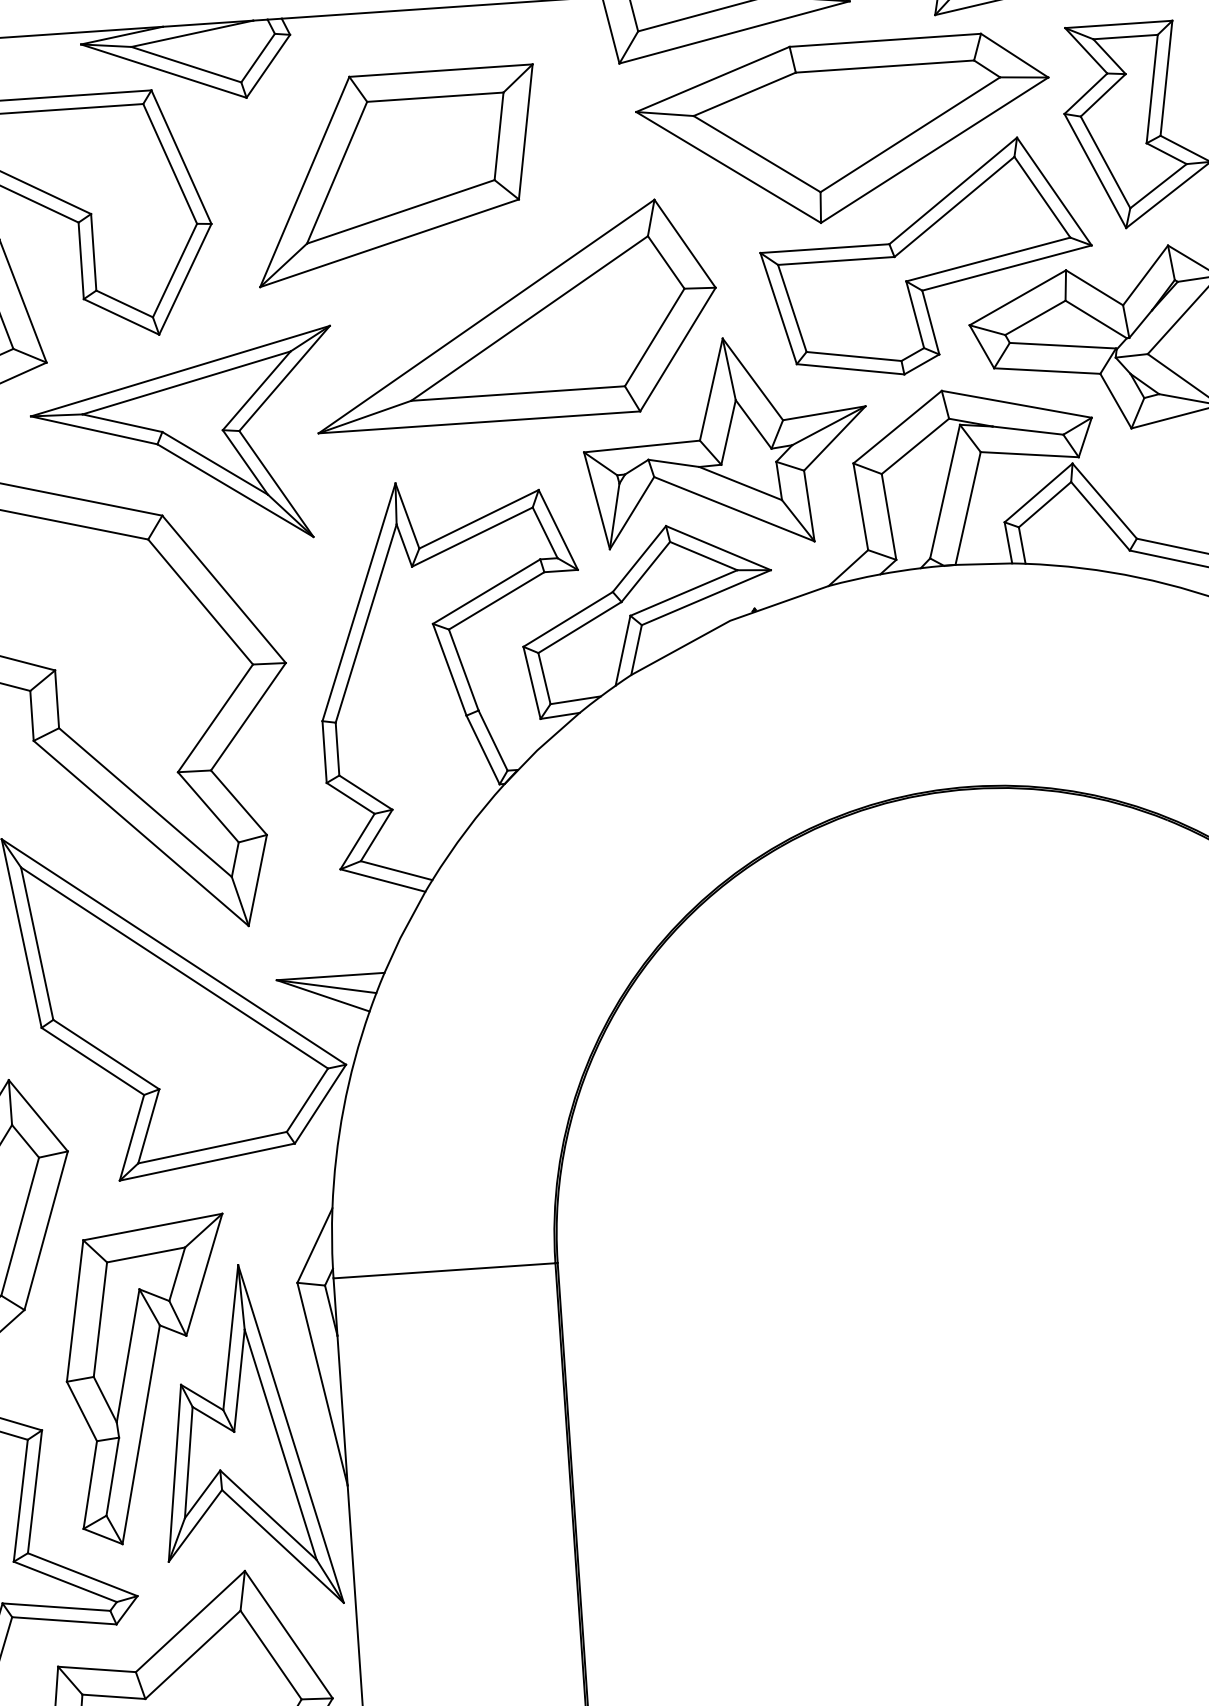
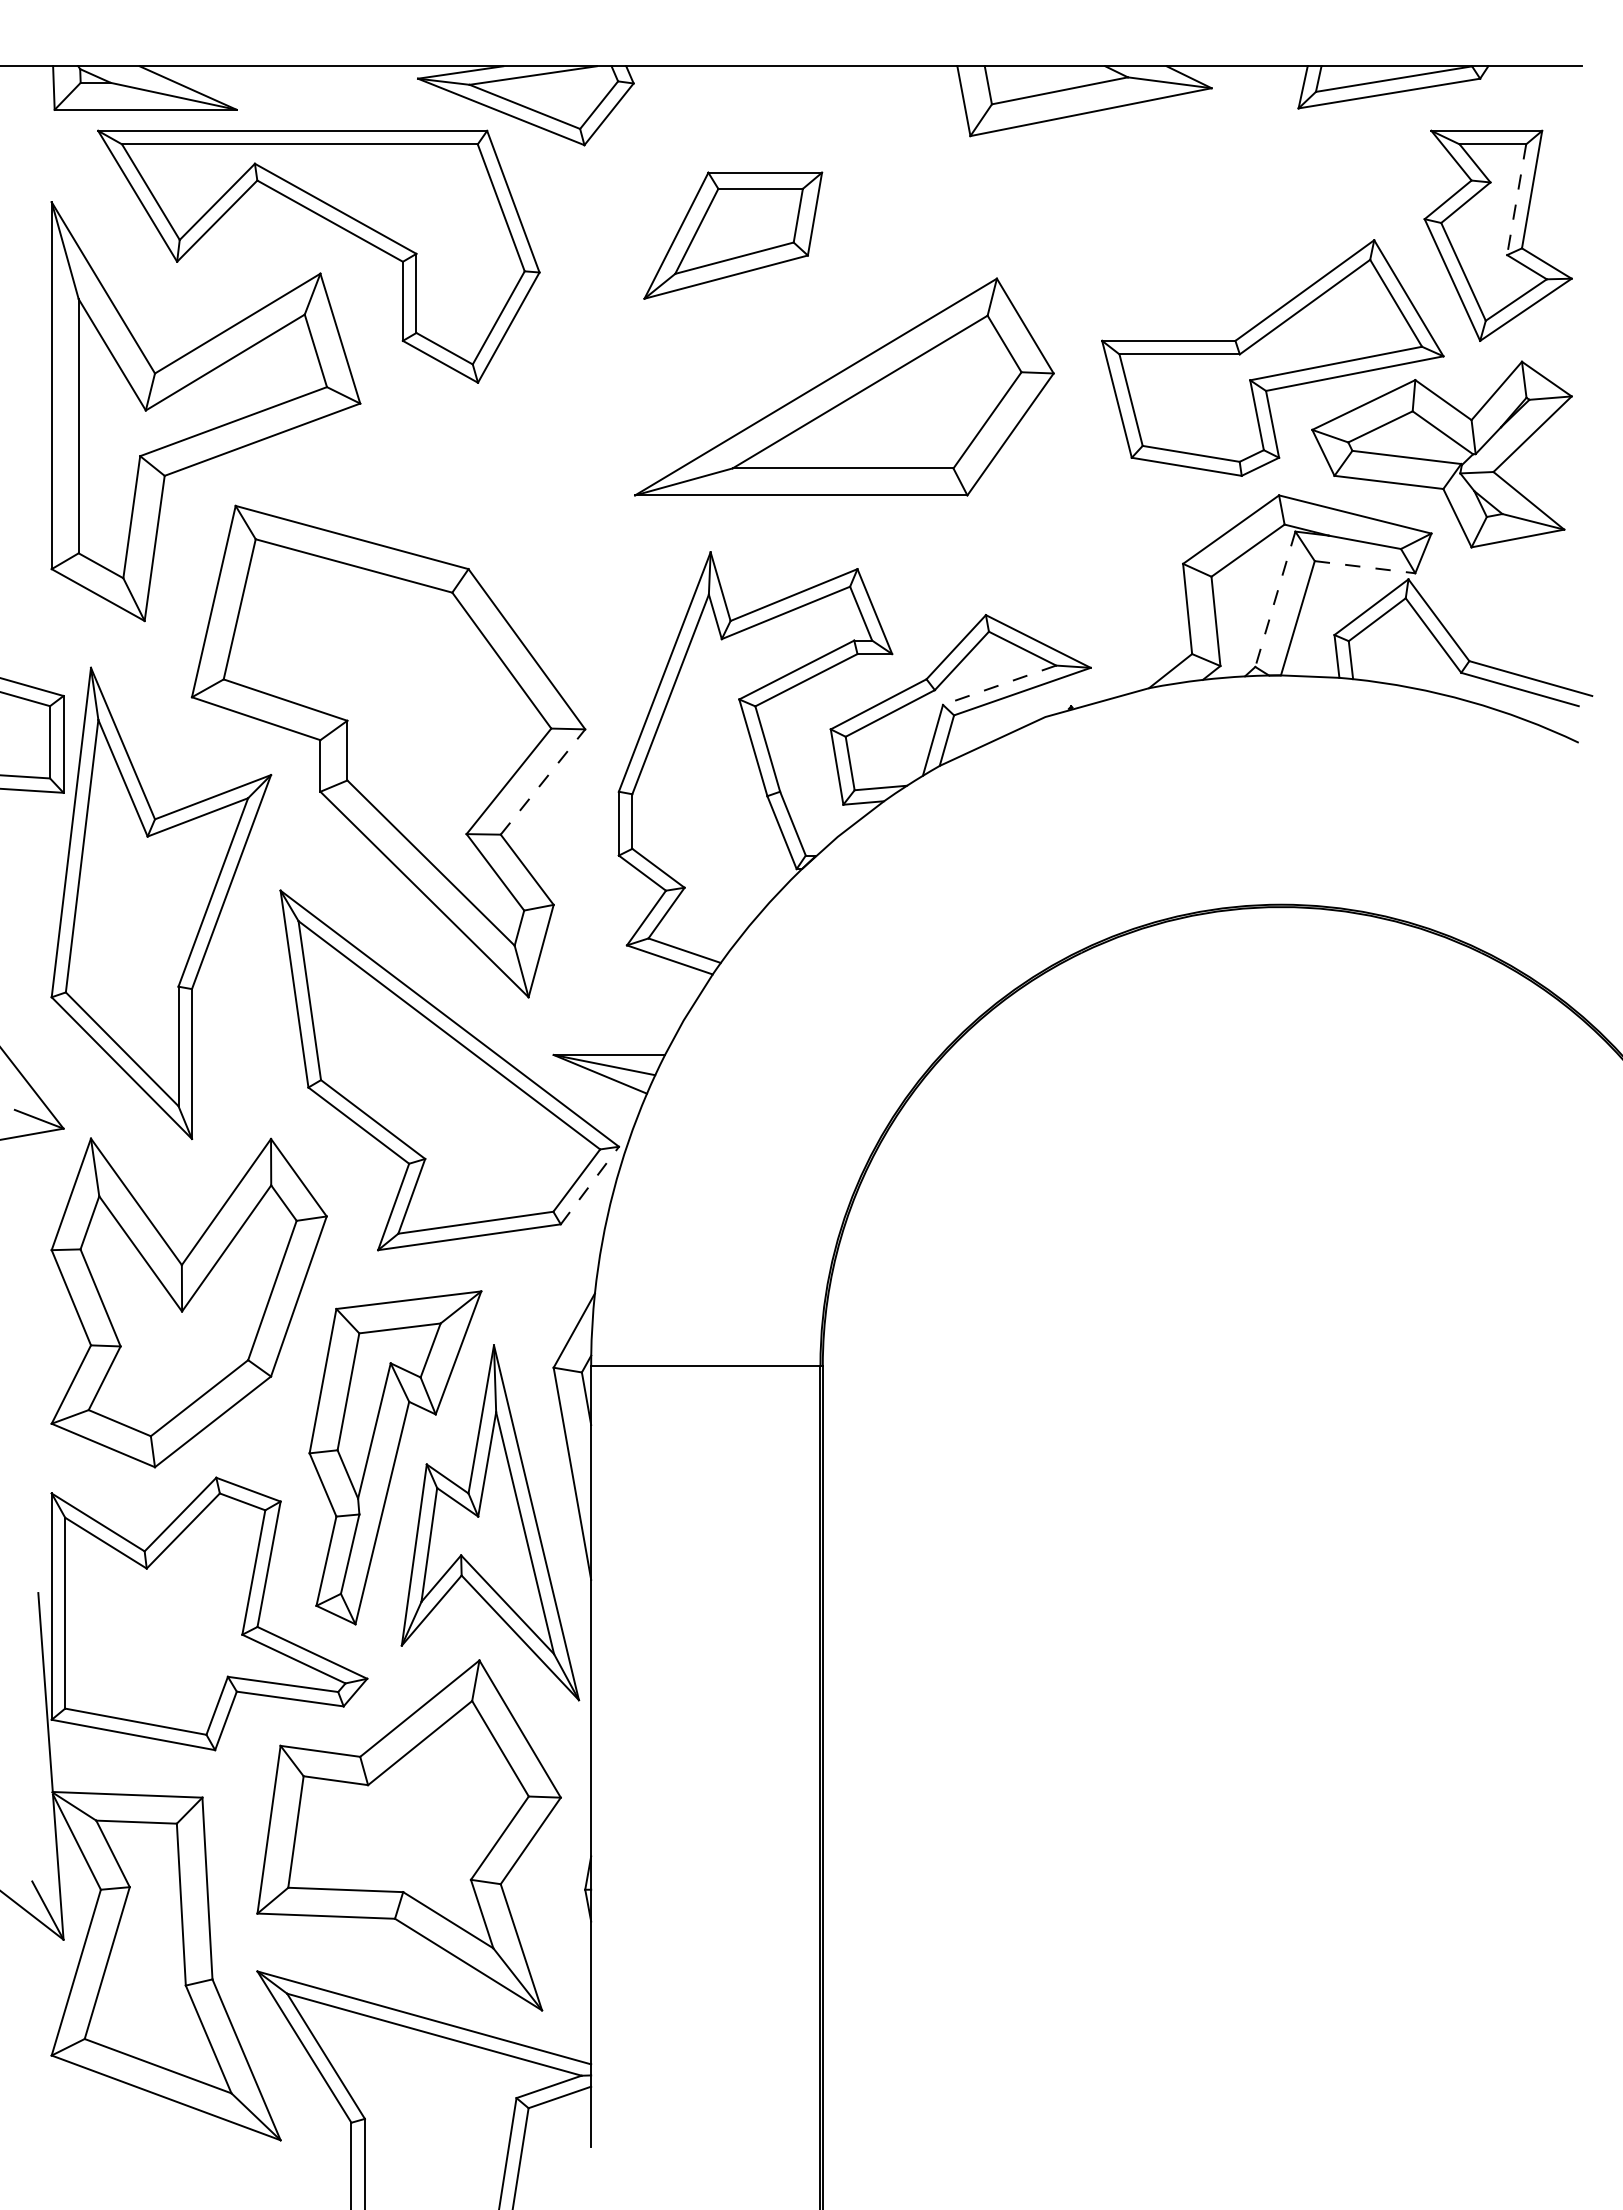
line: (1152, 89) -> (1516, 200), solid -> dashed
part: (844, 132) -> (1197, 222), removed
part: (396, 175) -> (733, 235), size x0.6
part: (185, 440) -> (497, 493), removed
part: (725, 442) -> (1052, 533), removed
line: (1030, 454) -> (1365, 567), solid -> dashed
line: (945, 491) -> (1275, 599), solid -> dashed
line: (683, 593) -> (999, 685), solid -> dashed
line: (248, 716) -> (543, 781), solid -> dashed
line: (321, 1104) -> (590, 1185), solid -> dashed

